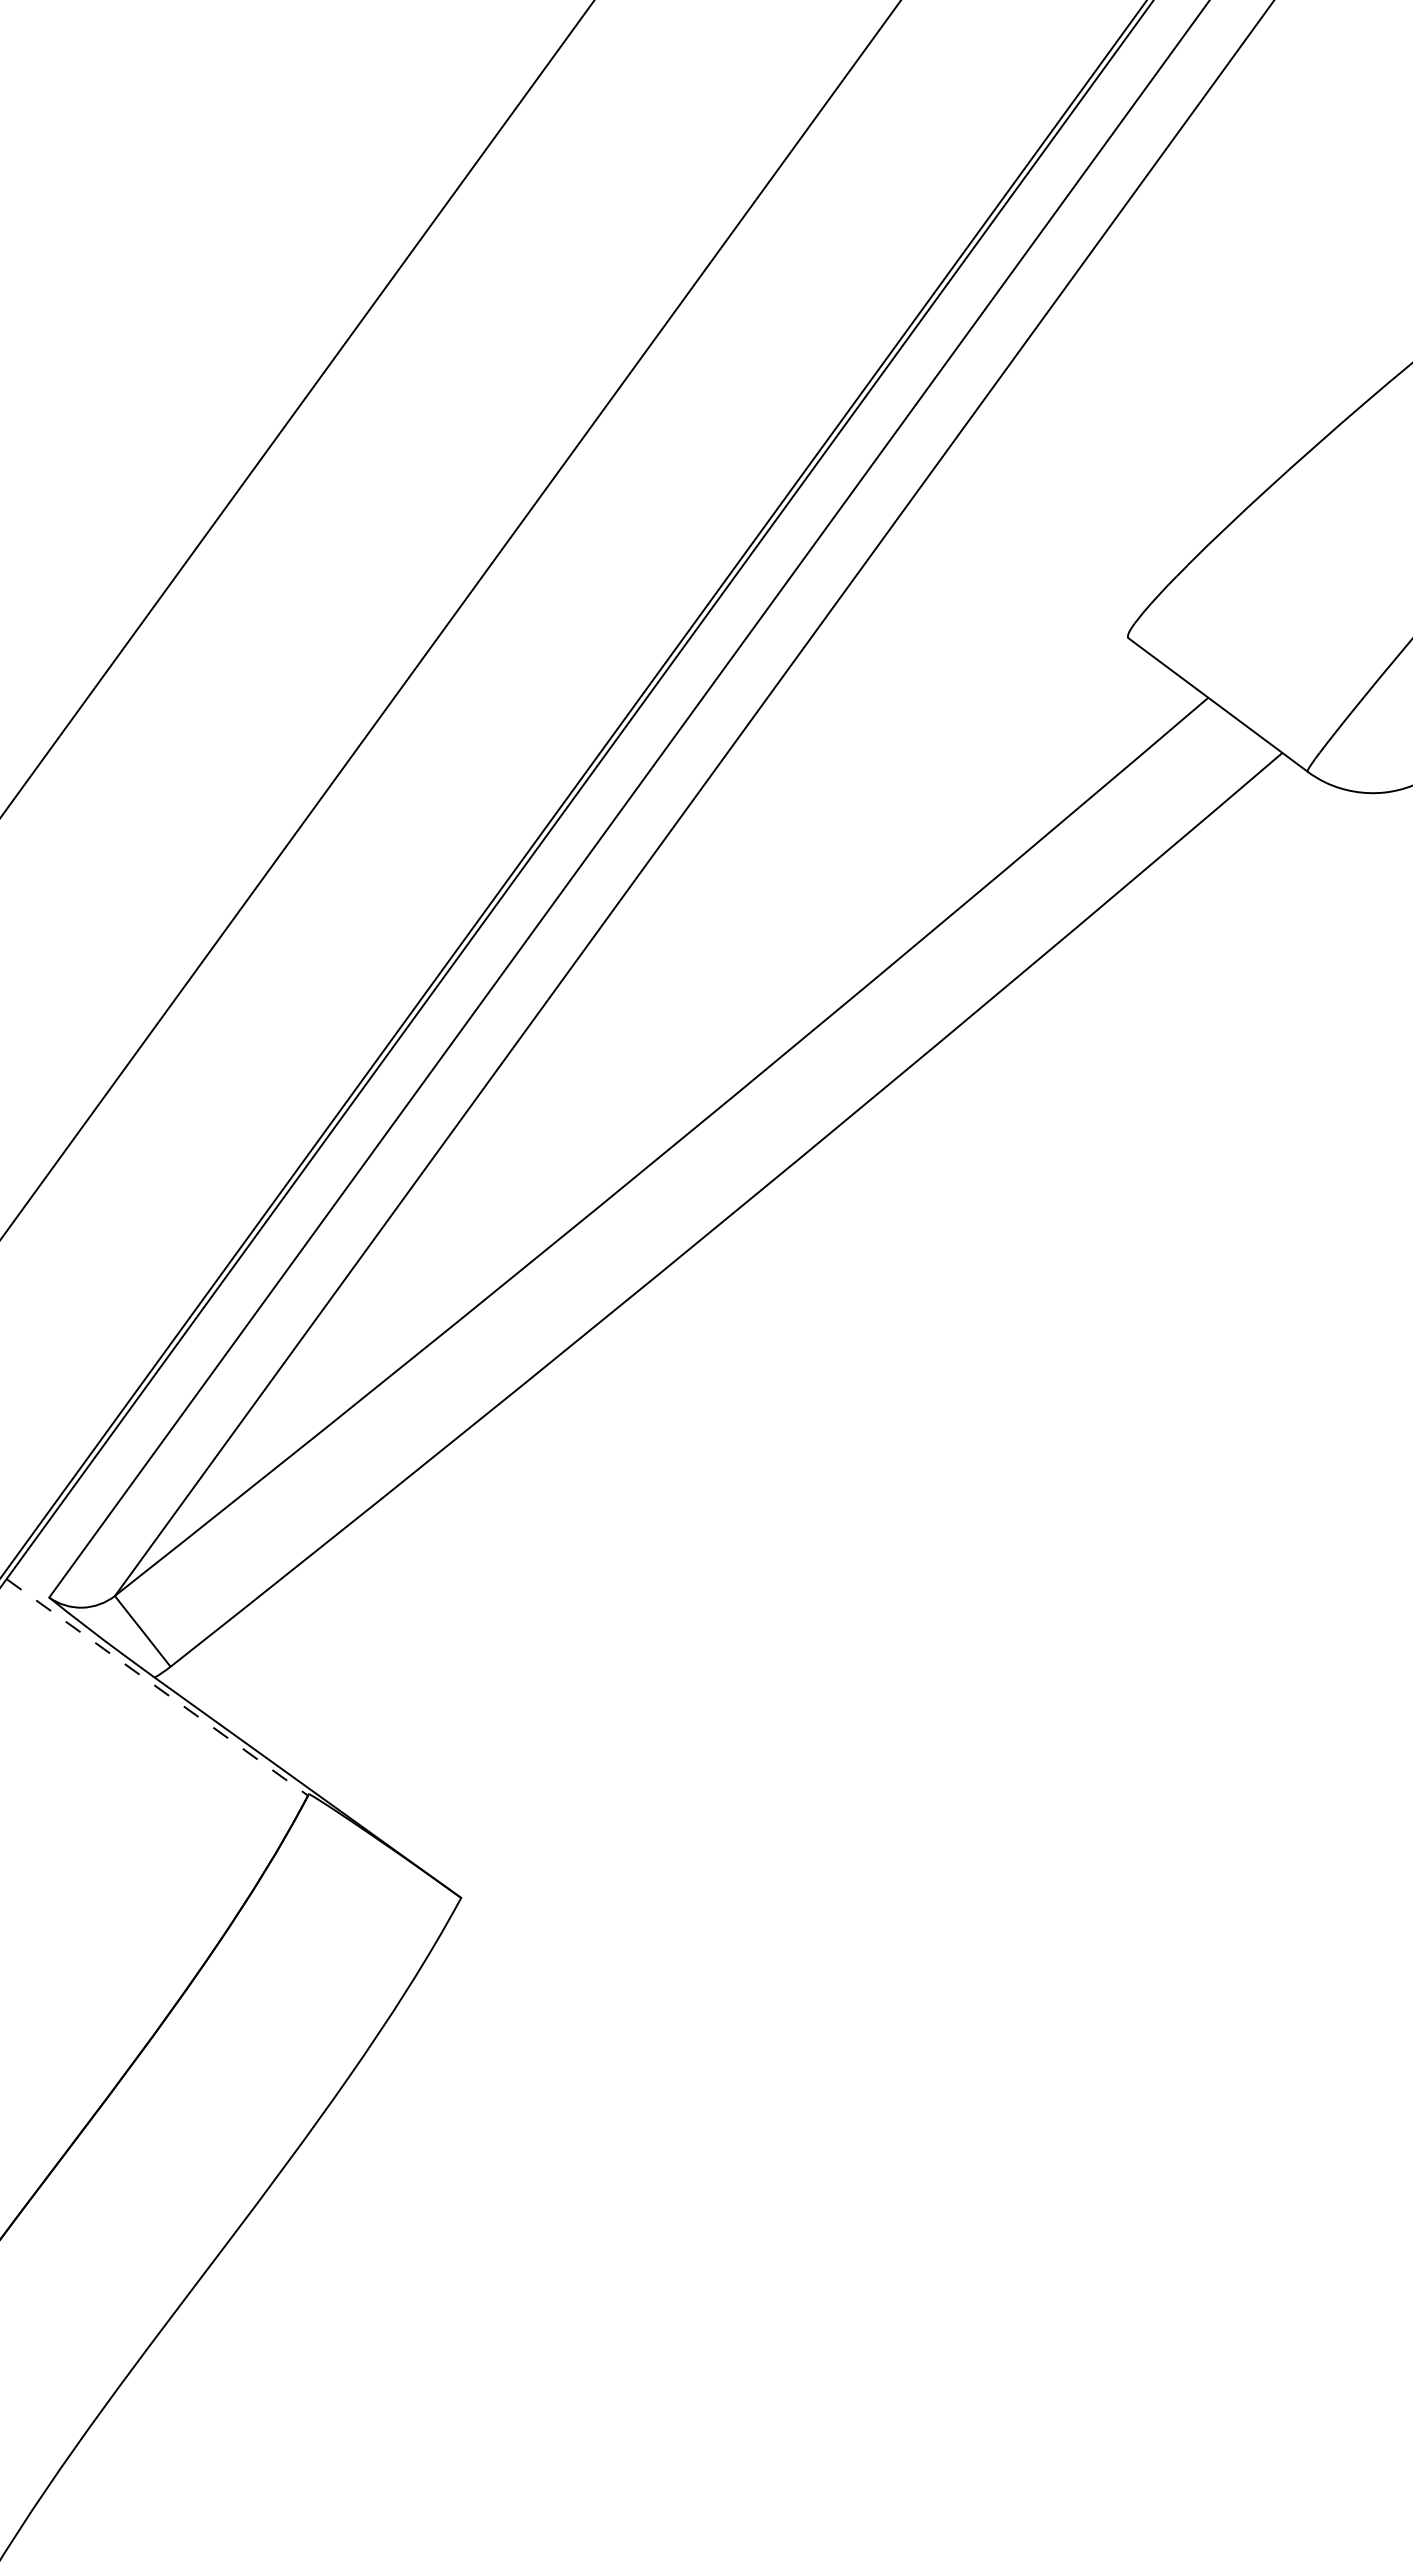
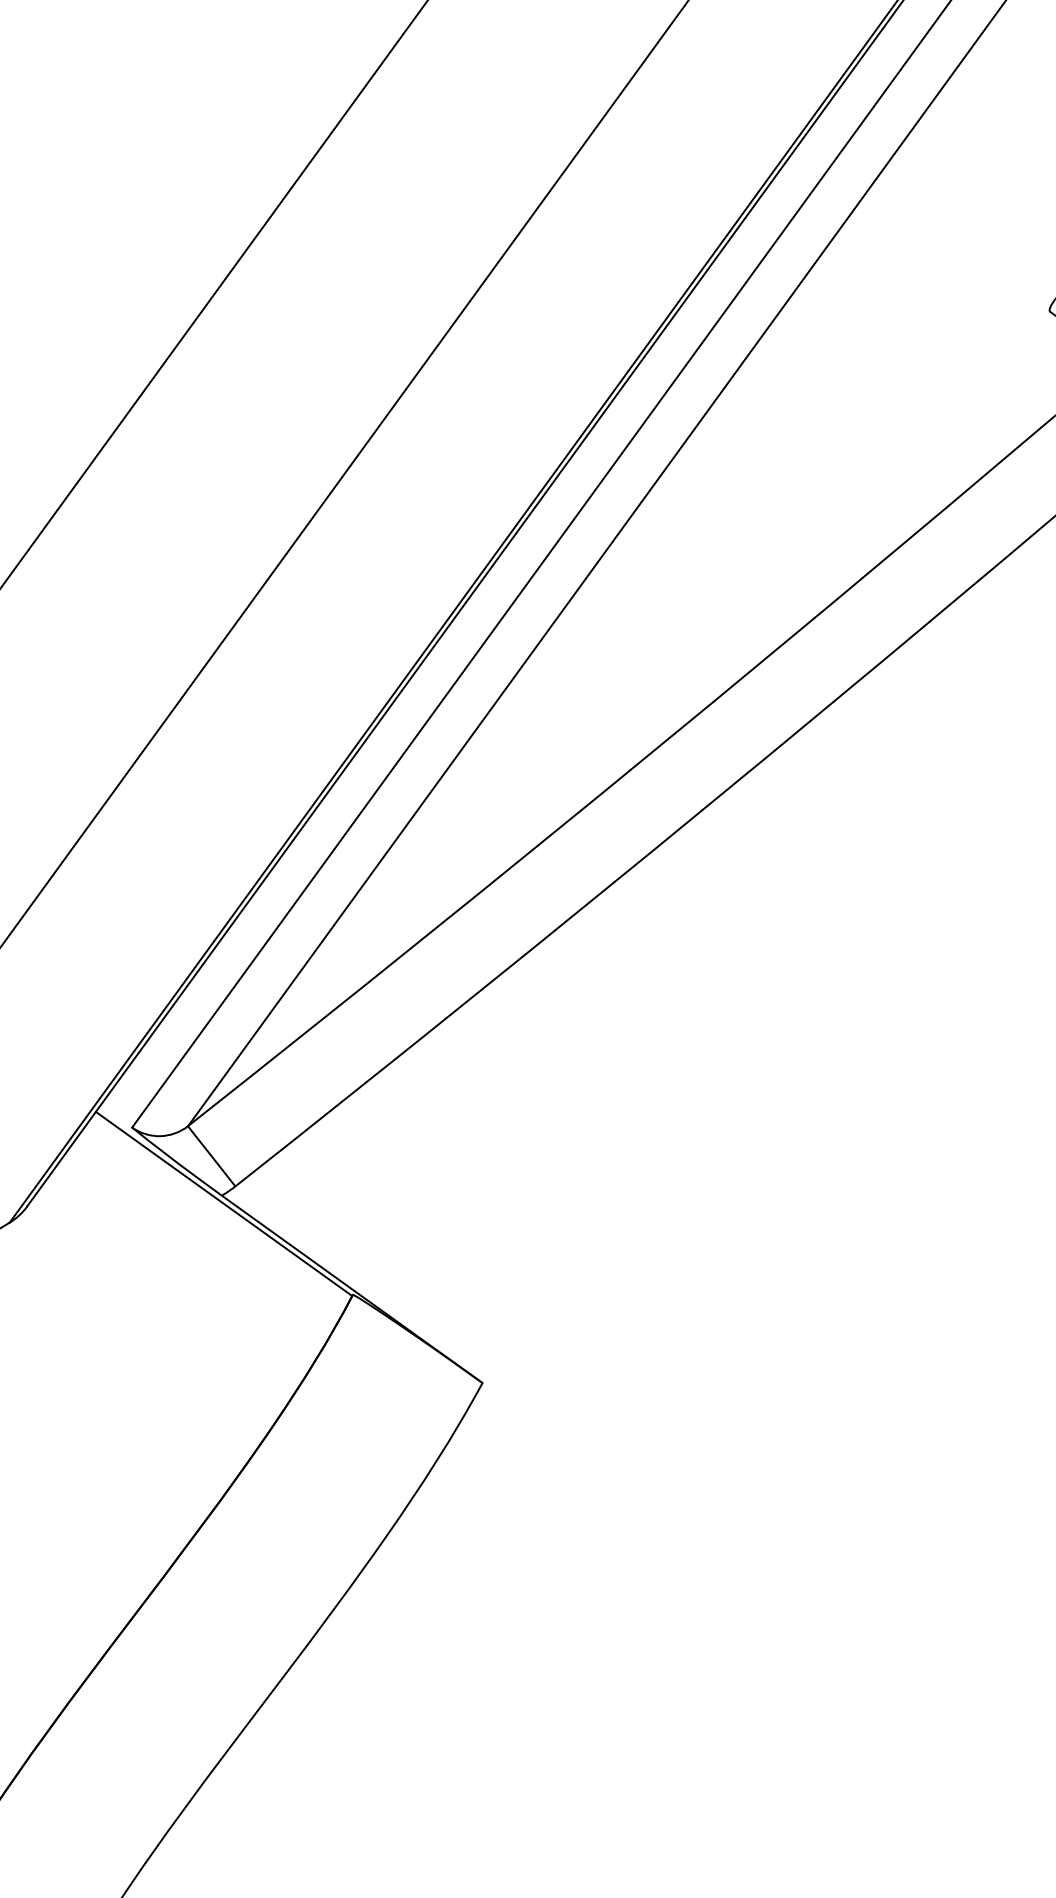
line: (157, 1687) -> (224, 1204), dashed -> solid

